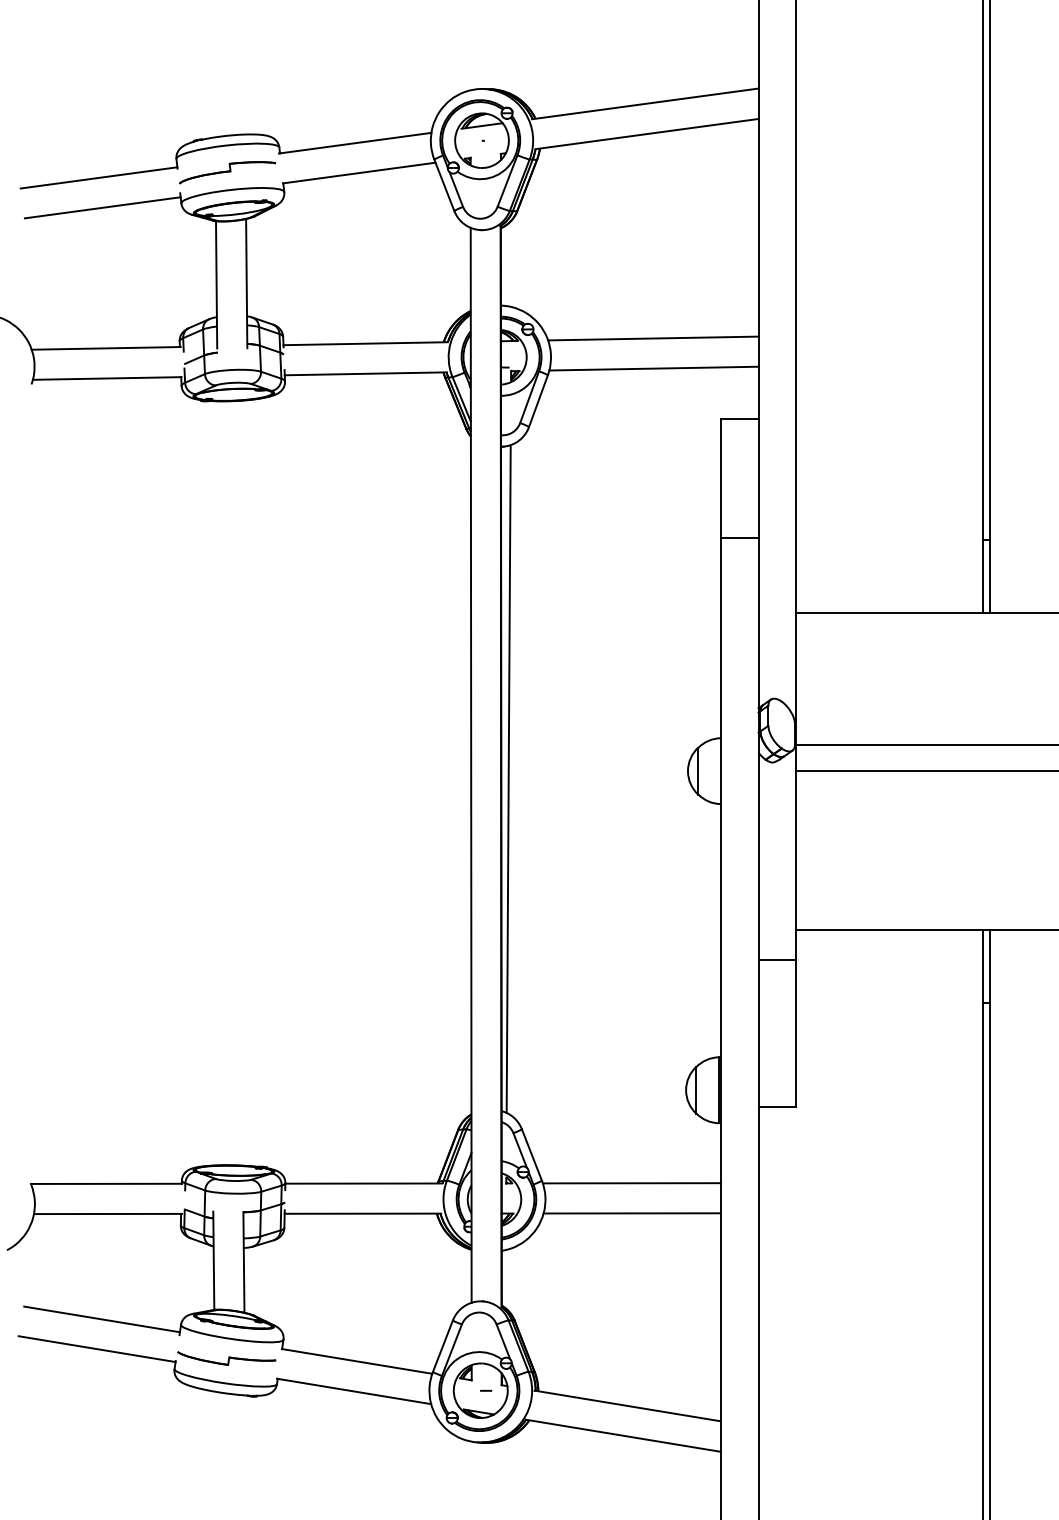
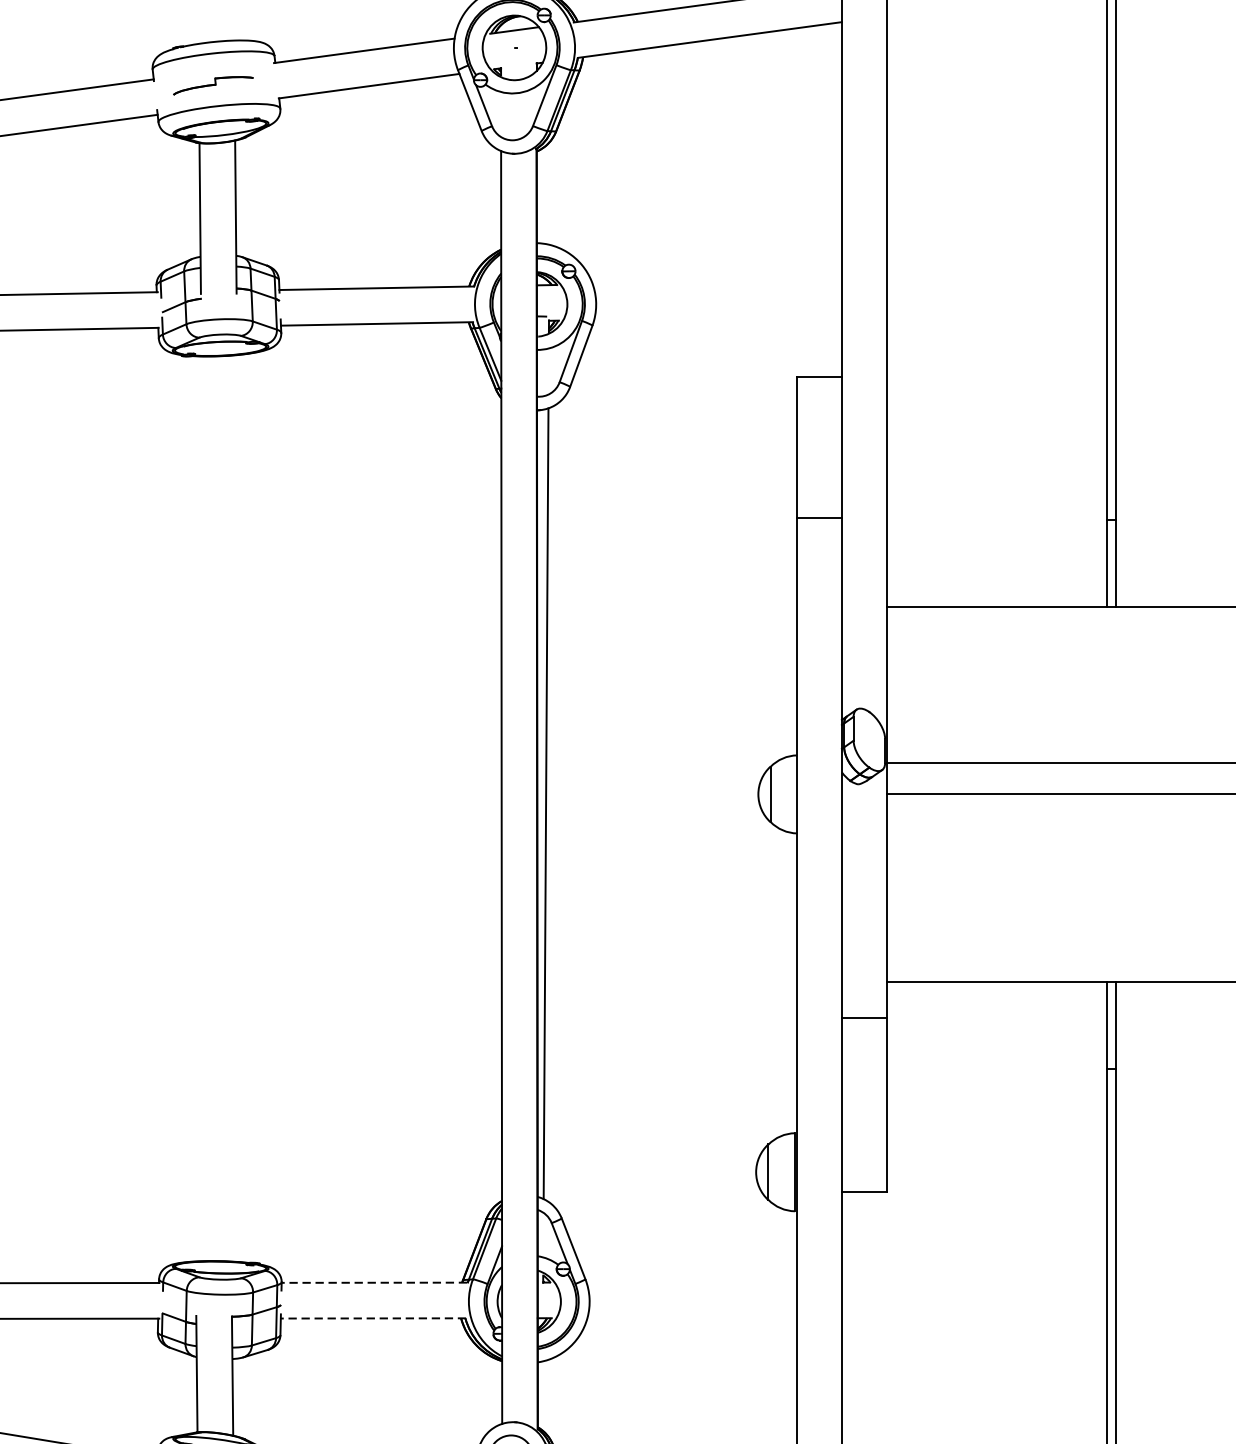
part: (227, 172) -> (213, 85), size x0.7
line: (653, 338) -> (717, 282), removed
line: (653, 368) -> (717, 317), removed
line: (363, 1183) -> (374, 1282), solid -> dashed
line: (631, 1183) -> (691, 1282), removed
line: (362, 1213) -> (372, 1318), solid -> dashed
line: (631, 1213) -> (691, 1318), removed

